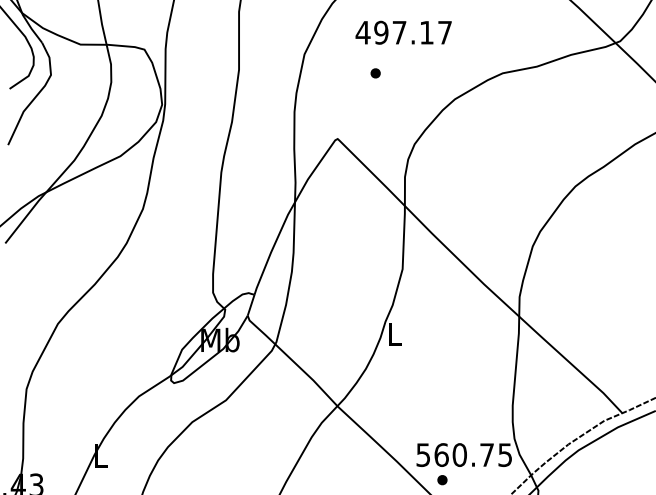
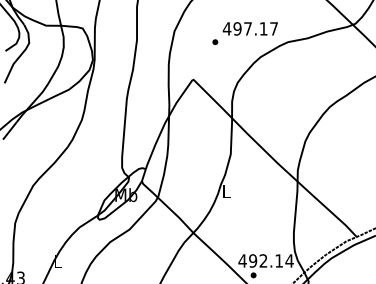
text: (402, 32) -> (249, 28), moved
text: (463, 454) -> (265, 260), 560.75 -> 492.14

